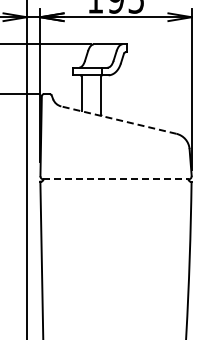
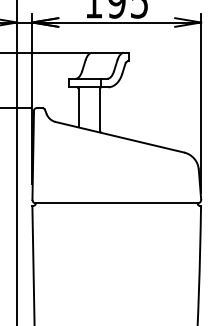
line: (118, 120) -> (119, 137), dashed -> solid
line: (115, 179) -> (116, 203), dashed -> solid

